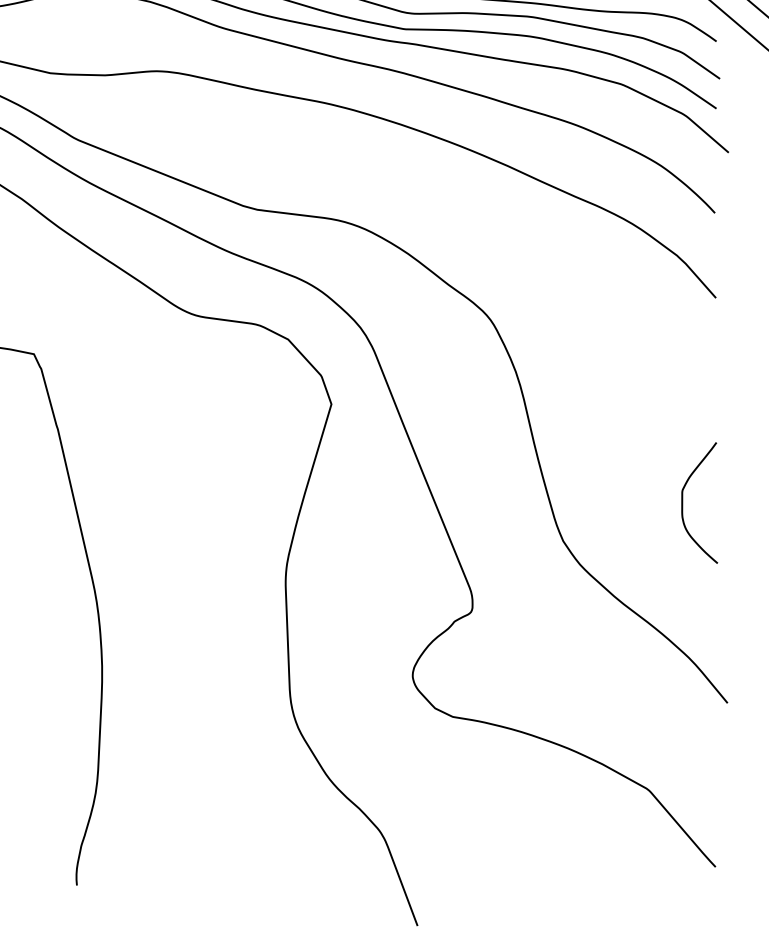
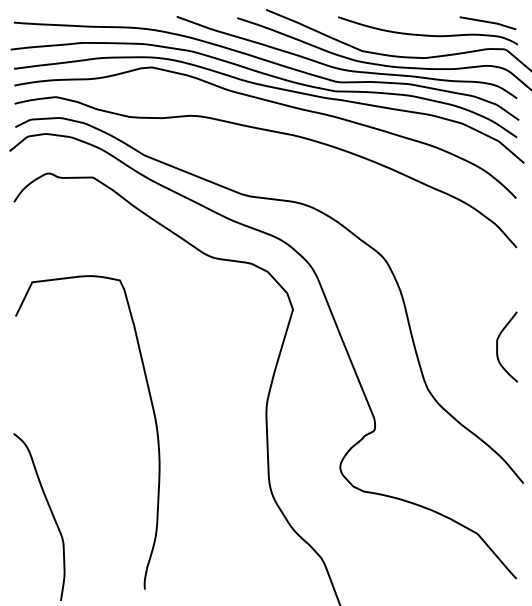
curve: (682, 502) -> (497, 346), moved

